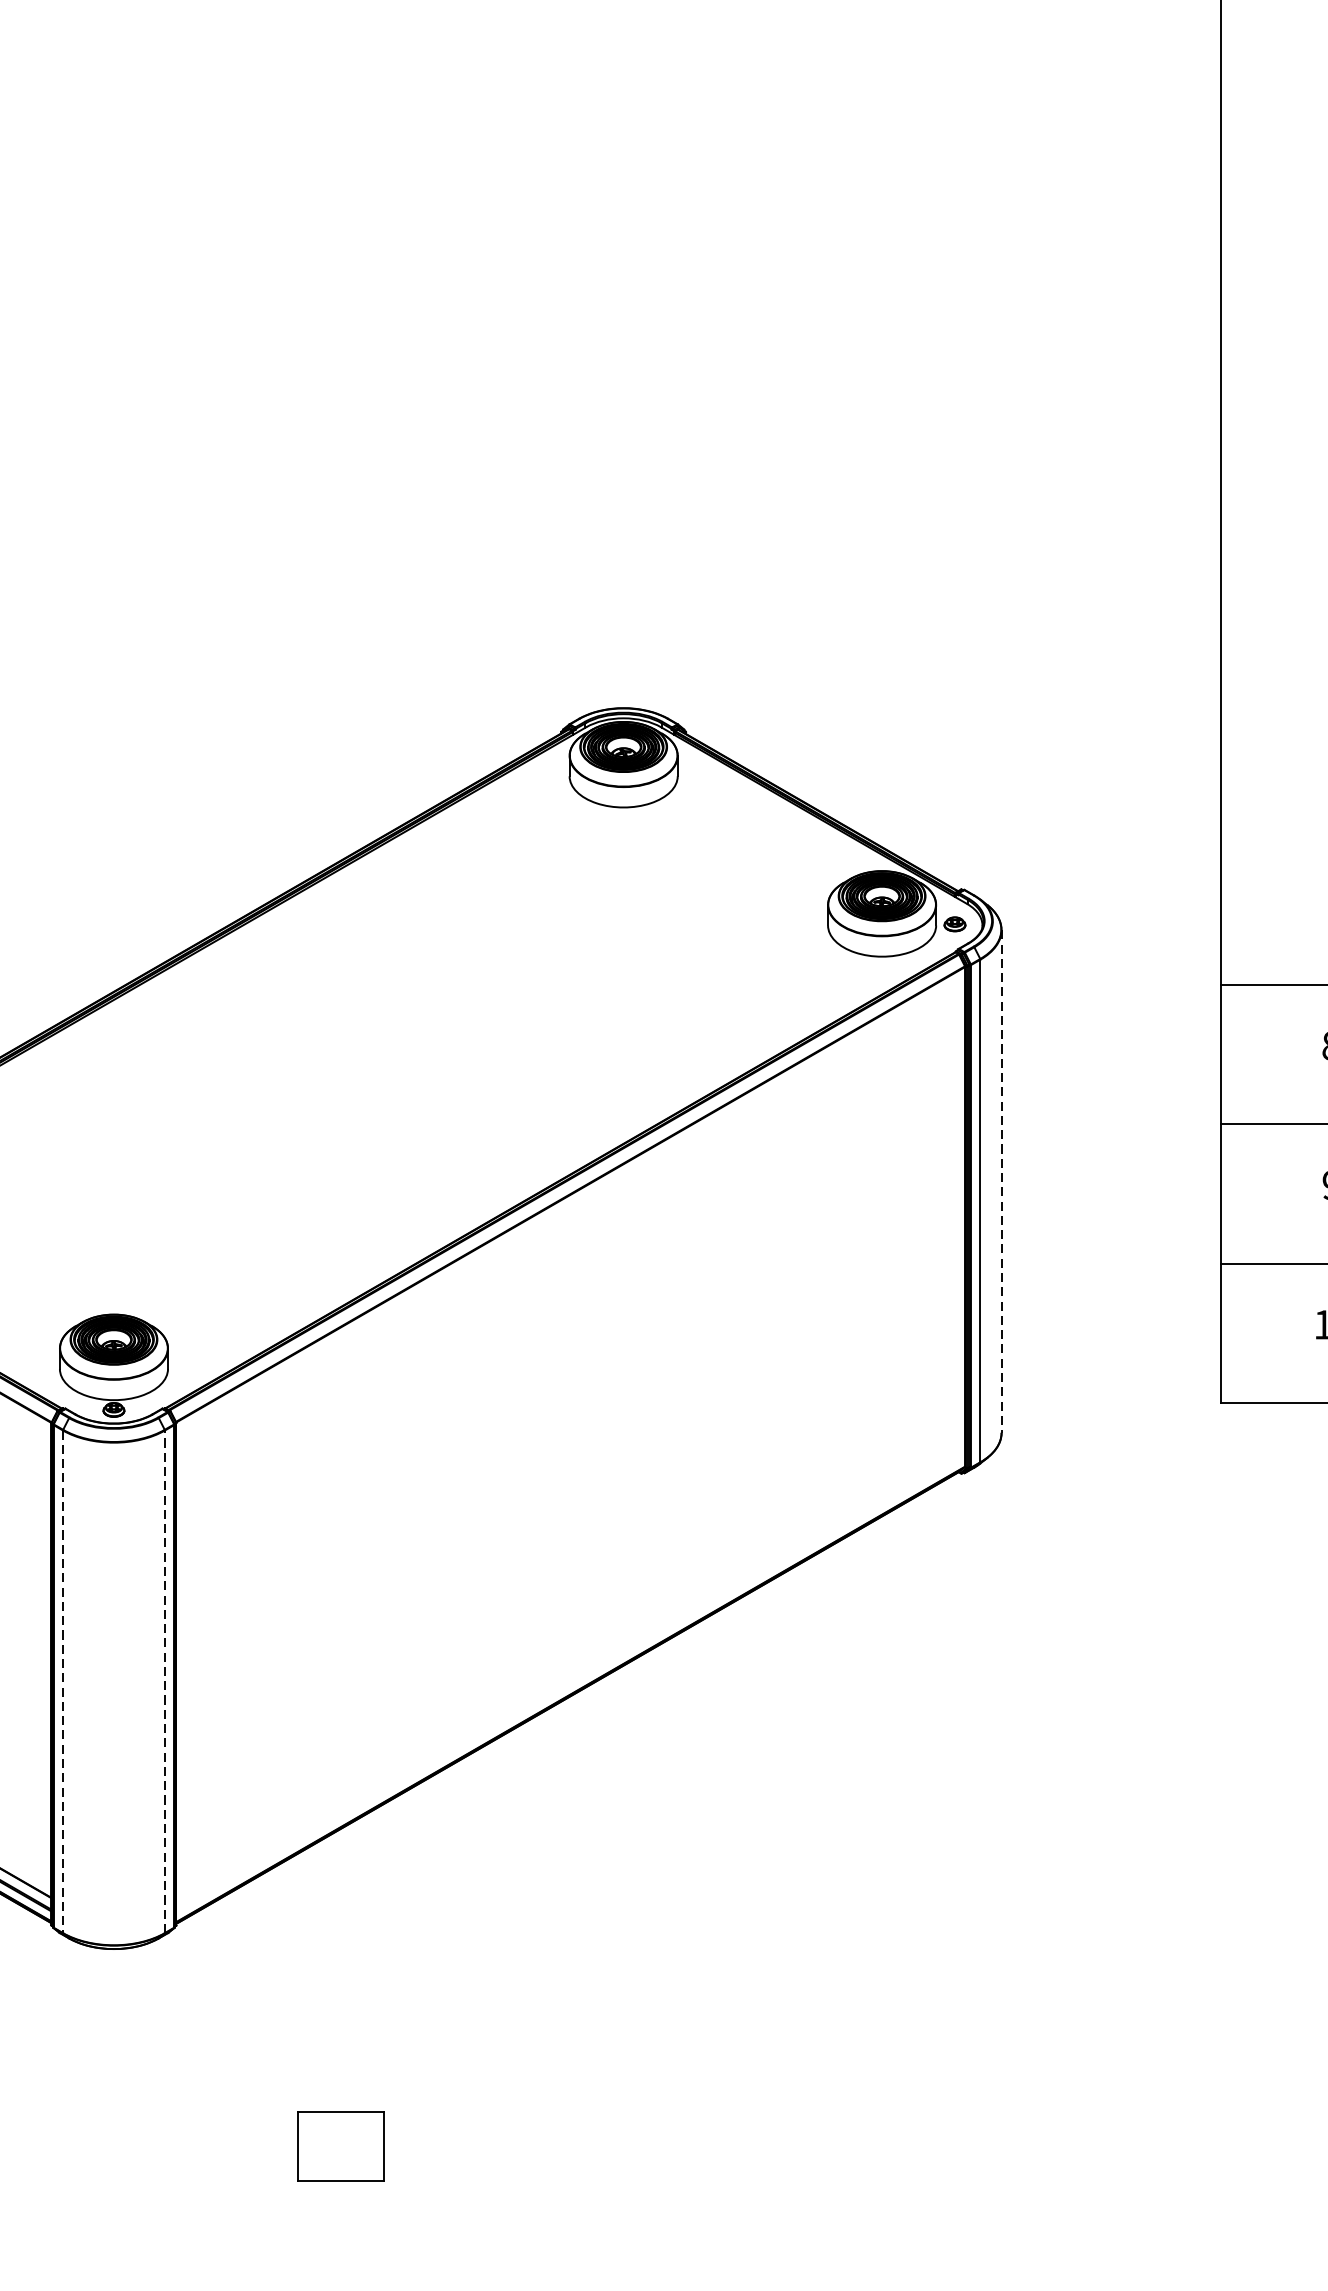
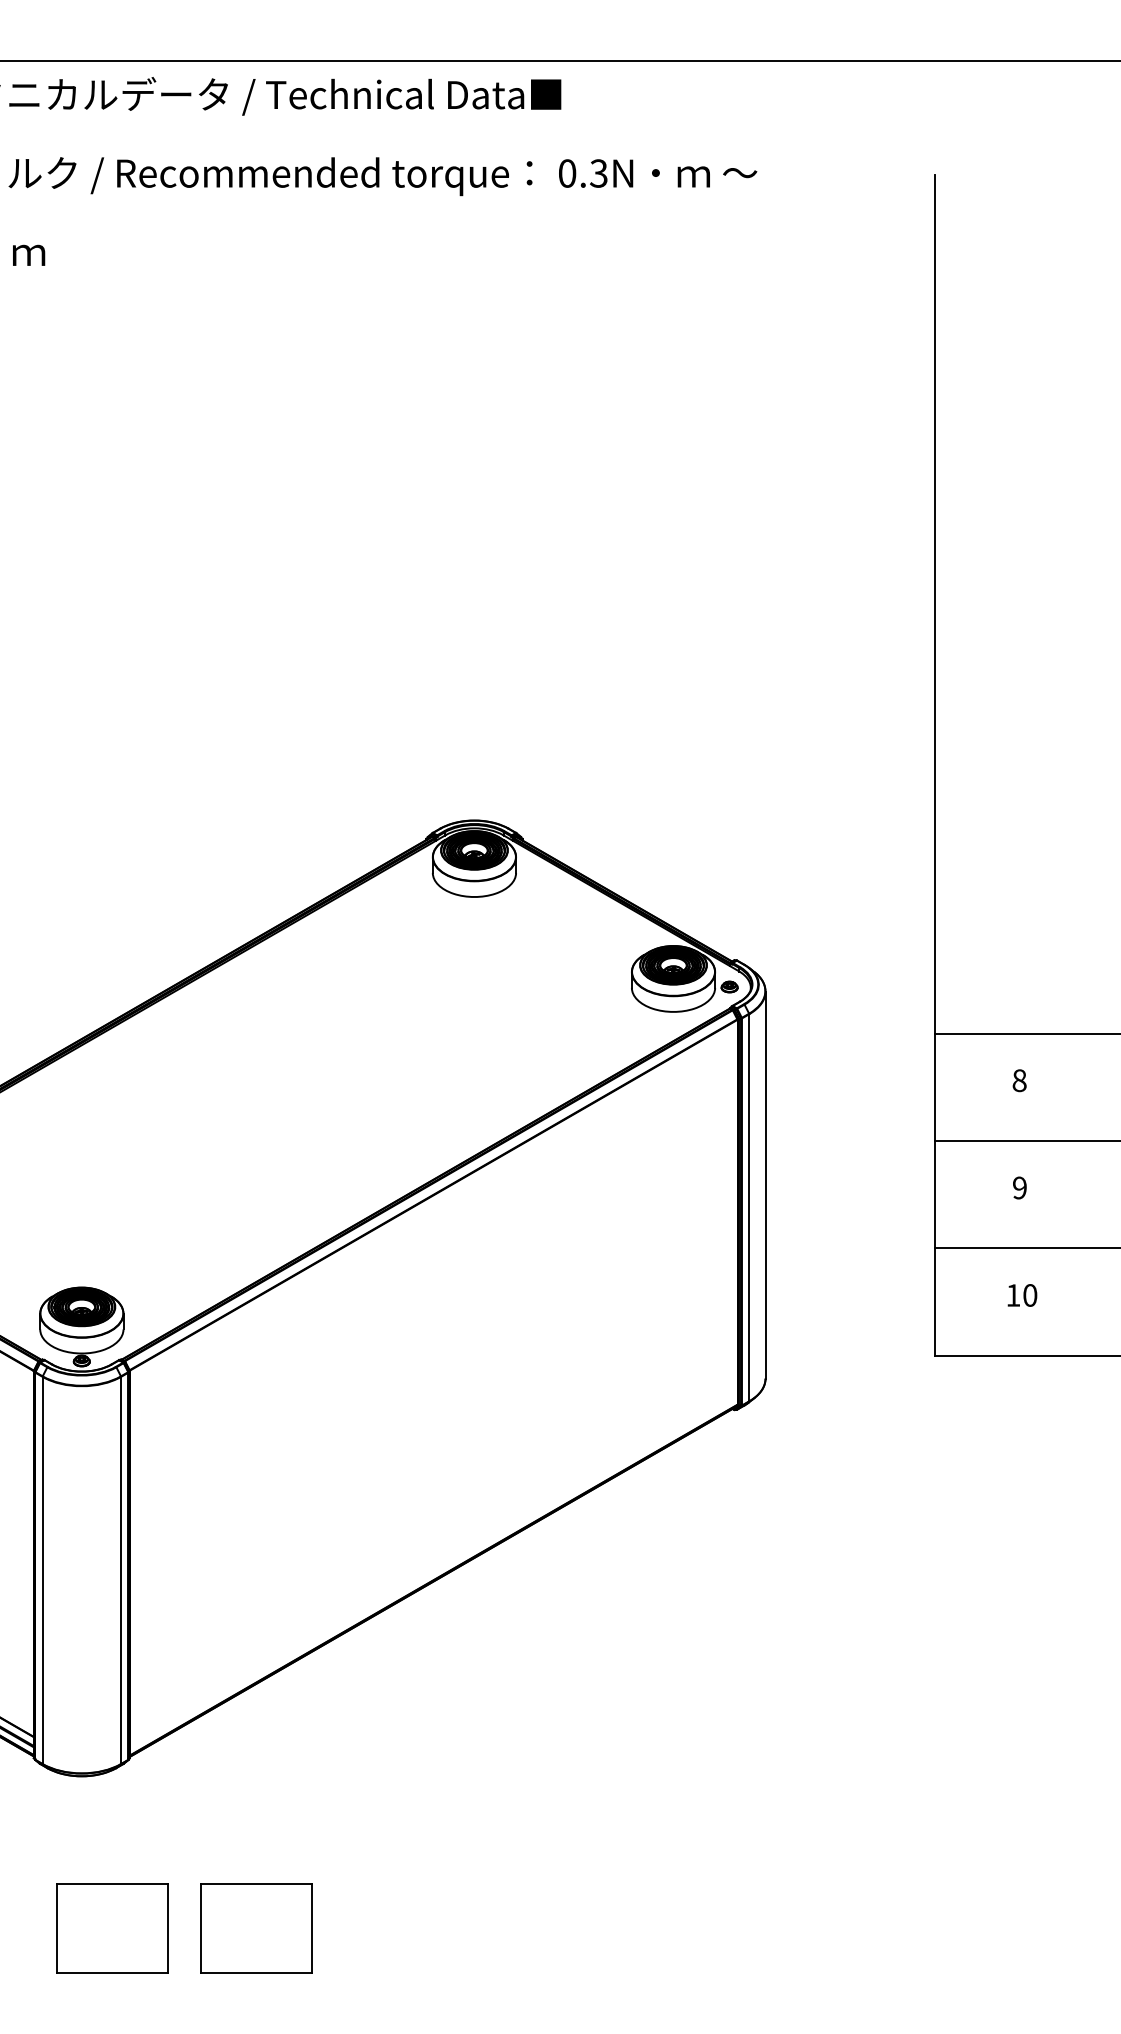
line: (1001, 1182) -> (765, 1185), dashed -> solid
line: (62, 1681) -> (42, 1570), dashed -> solid
line: (165, 1681) -> (121, 1570), dashed -> solid
part: (153, 2146) -> (112, 1928), added
part: (340, 2146) -> (256, 1928), size x1.67

